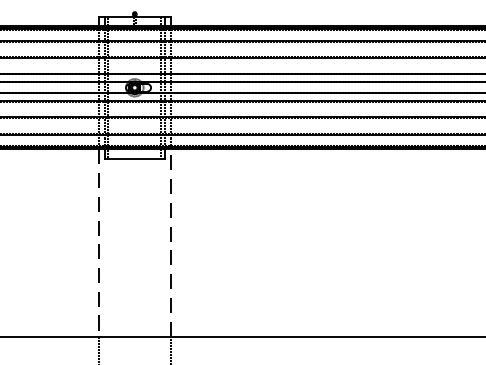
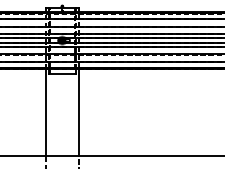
line: (171, 242) -> (79, 112), dashed -> solid
line: (98, 245) -> (45, 113), dashed -> solid

